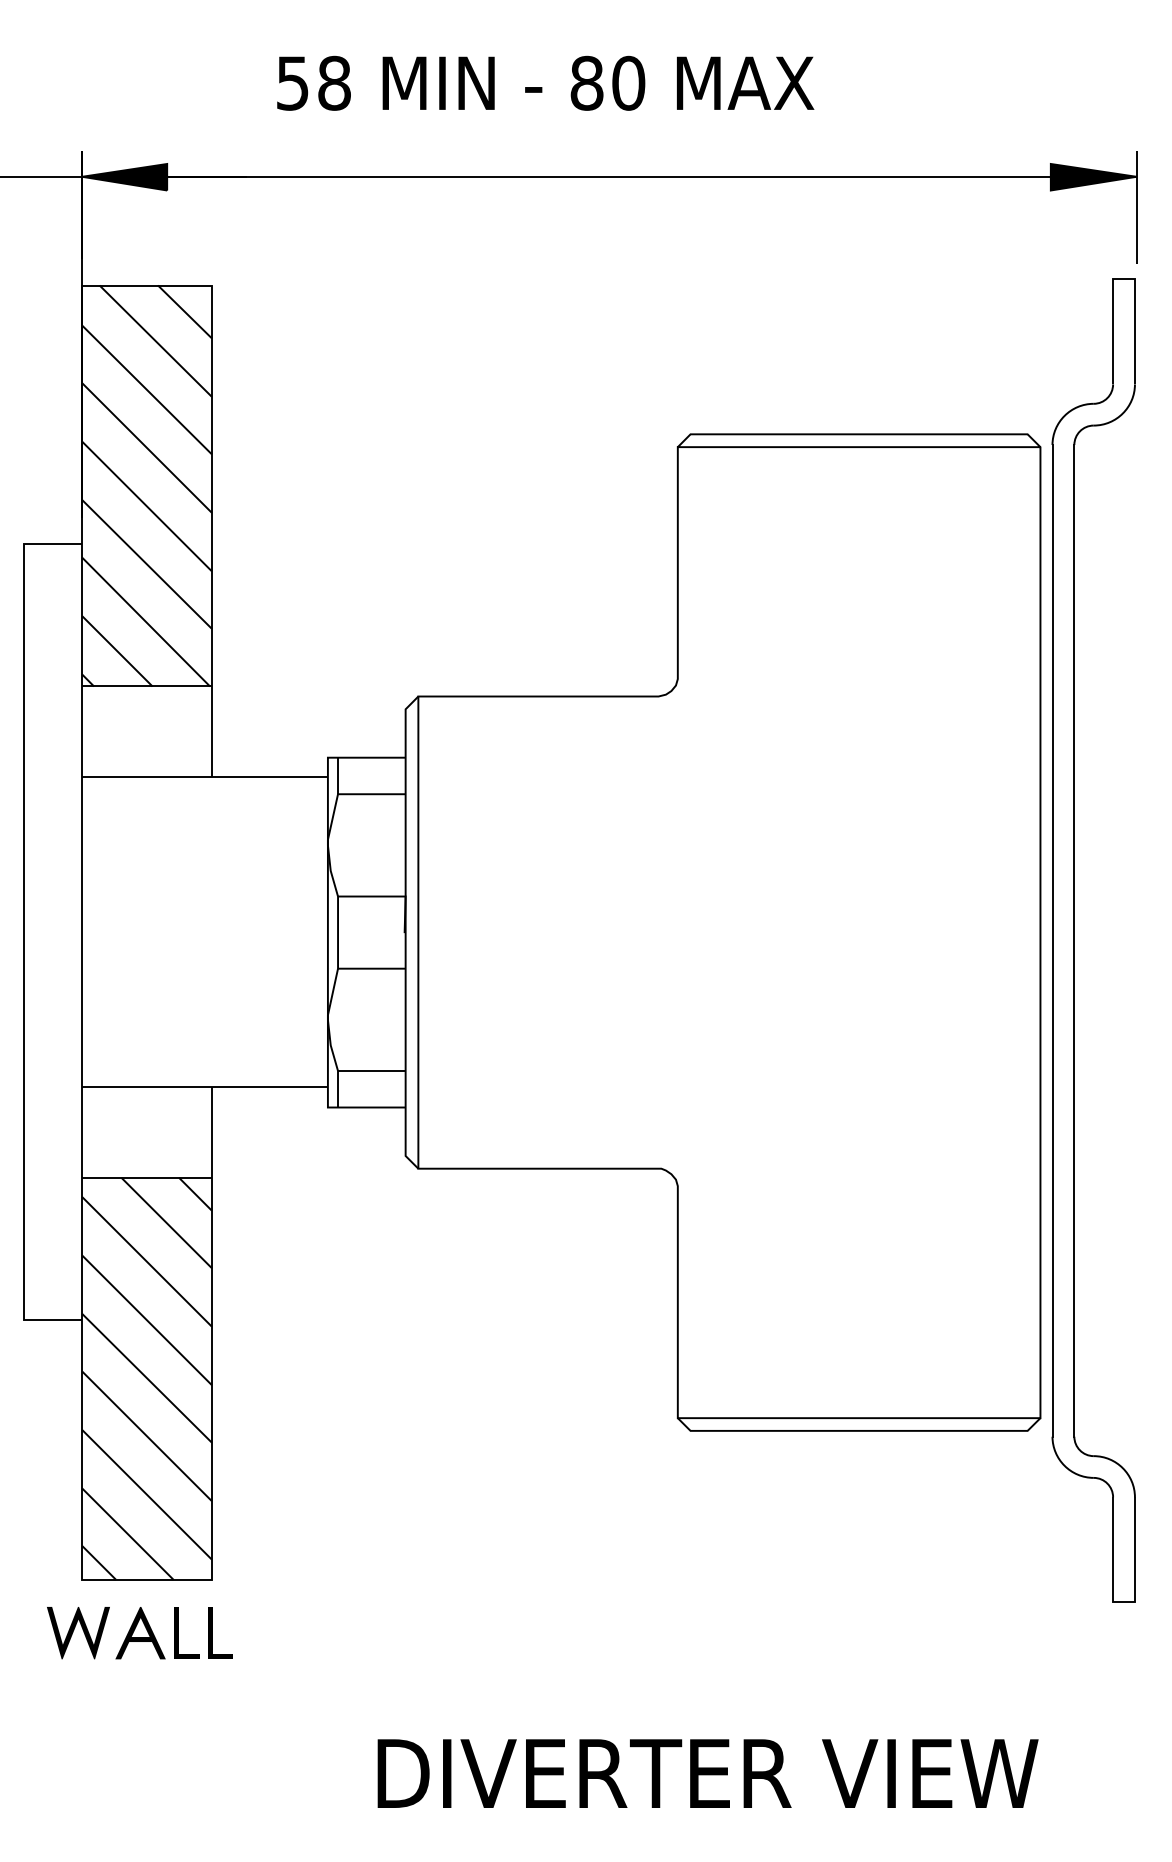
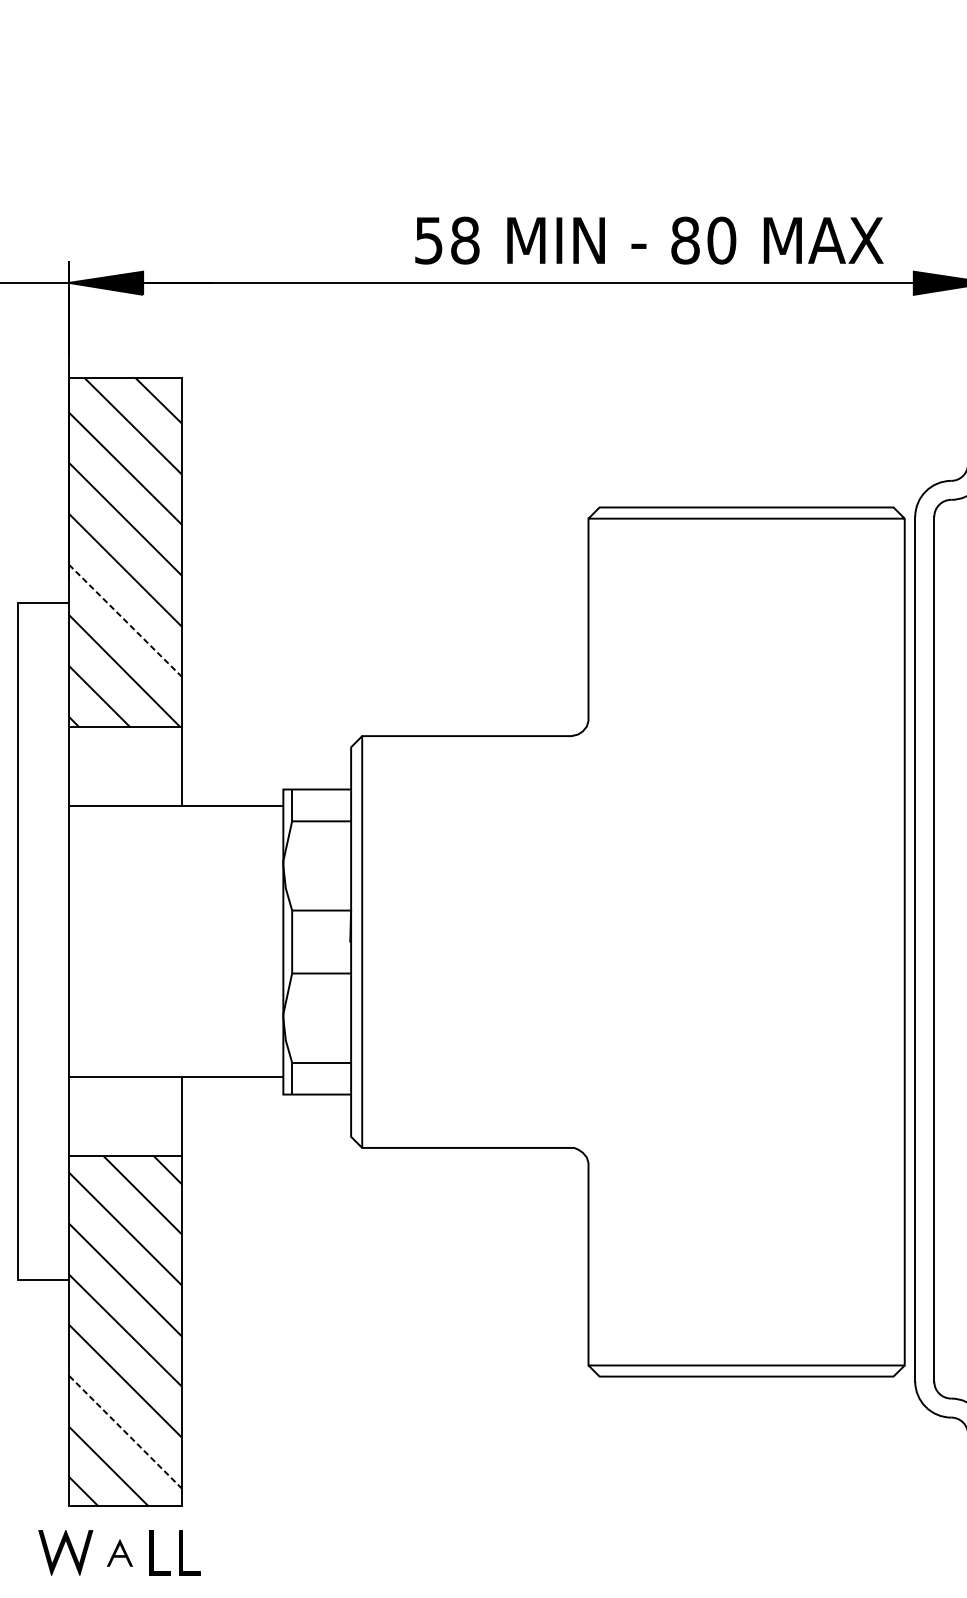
text: (545, 82) -> (649, 239), moved
line: (146, 564) -> (125, 621), solid -> dashed
line: (147, 1494) -> (126, 1432), solid -> dashed
part: (140, 1633) -> (119, 1553), size x0.6

